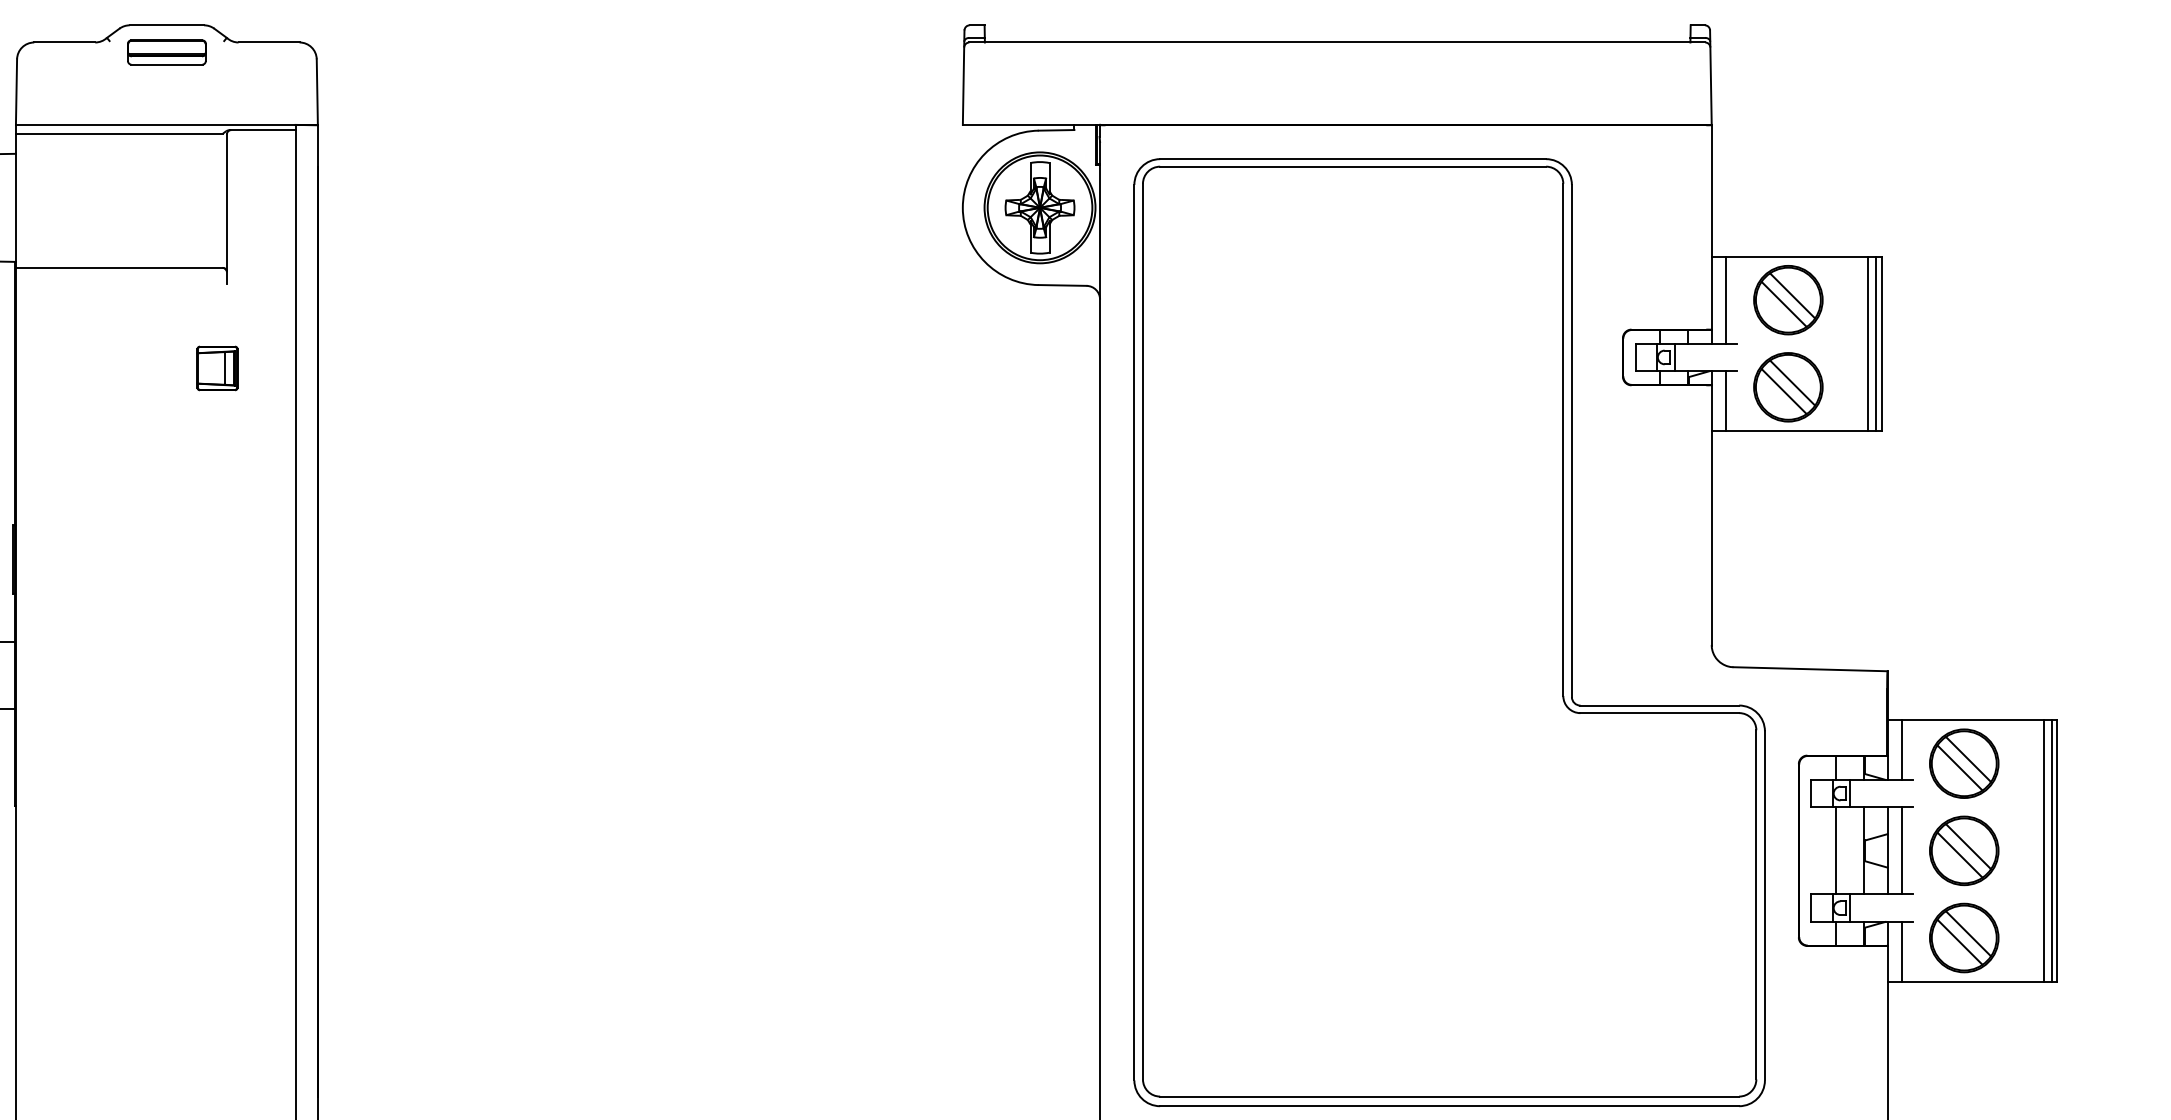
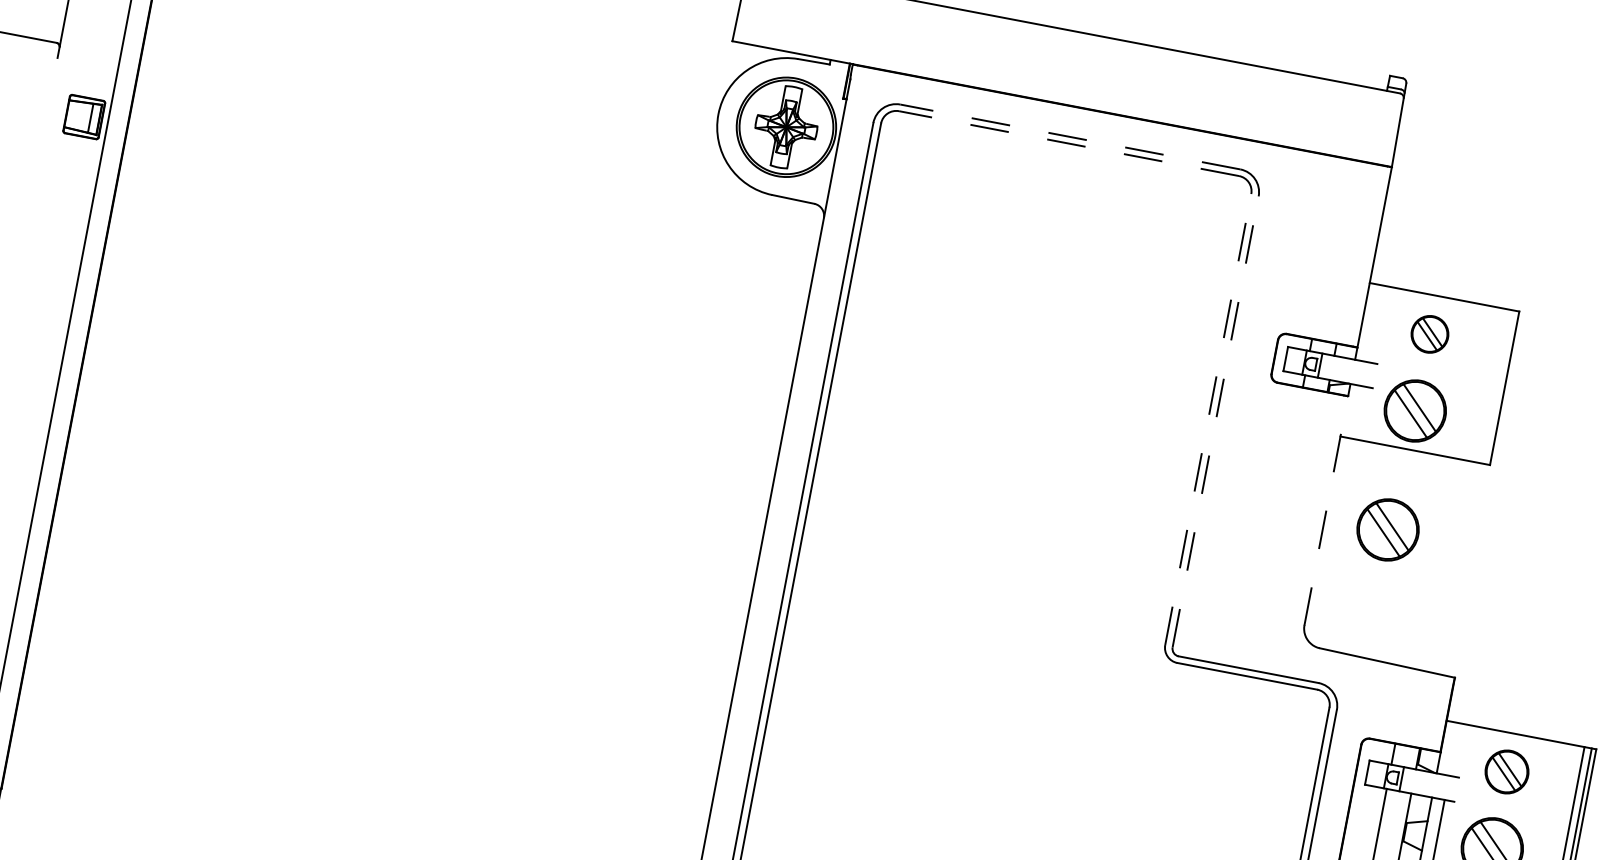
line: (1352, 159) -> (1069, 137), solid -> dashed
line: (1352, 166) -> (1068, 143), solid -> dashed
line: (1725, 299) -> (1374, 323), removed
part: (1788, 300) -> (1430, 334), size x0.6
line: (1868, 343) -> (1493, 385), removed
line: (1876, 343) -> (1500, 387), removed
part: (217, 368) -> (84, 117), moved
line: (1725, 400) -> (1357, 412), removed
line: (1563, 439) -> (1208, 419), solid -> dashed
line: (1571, 440) -> (1215, 421), solid -> dashed
line: (1711, 507) -> (1327, 503), solid -> dashed
part: (1783, 523) -> (1388, 530), added
line: (1901, 749) -> (1454, 748), removed
part: (1964, 763) -> (1507, 771), size x0.7

